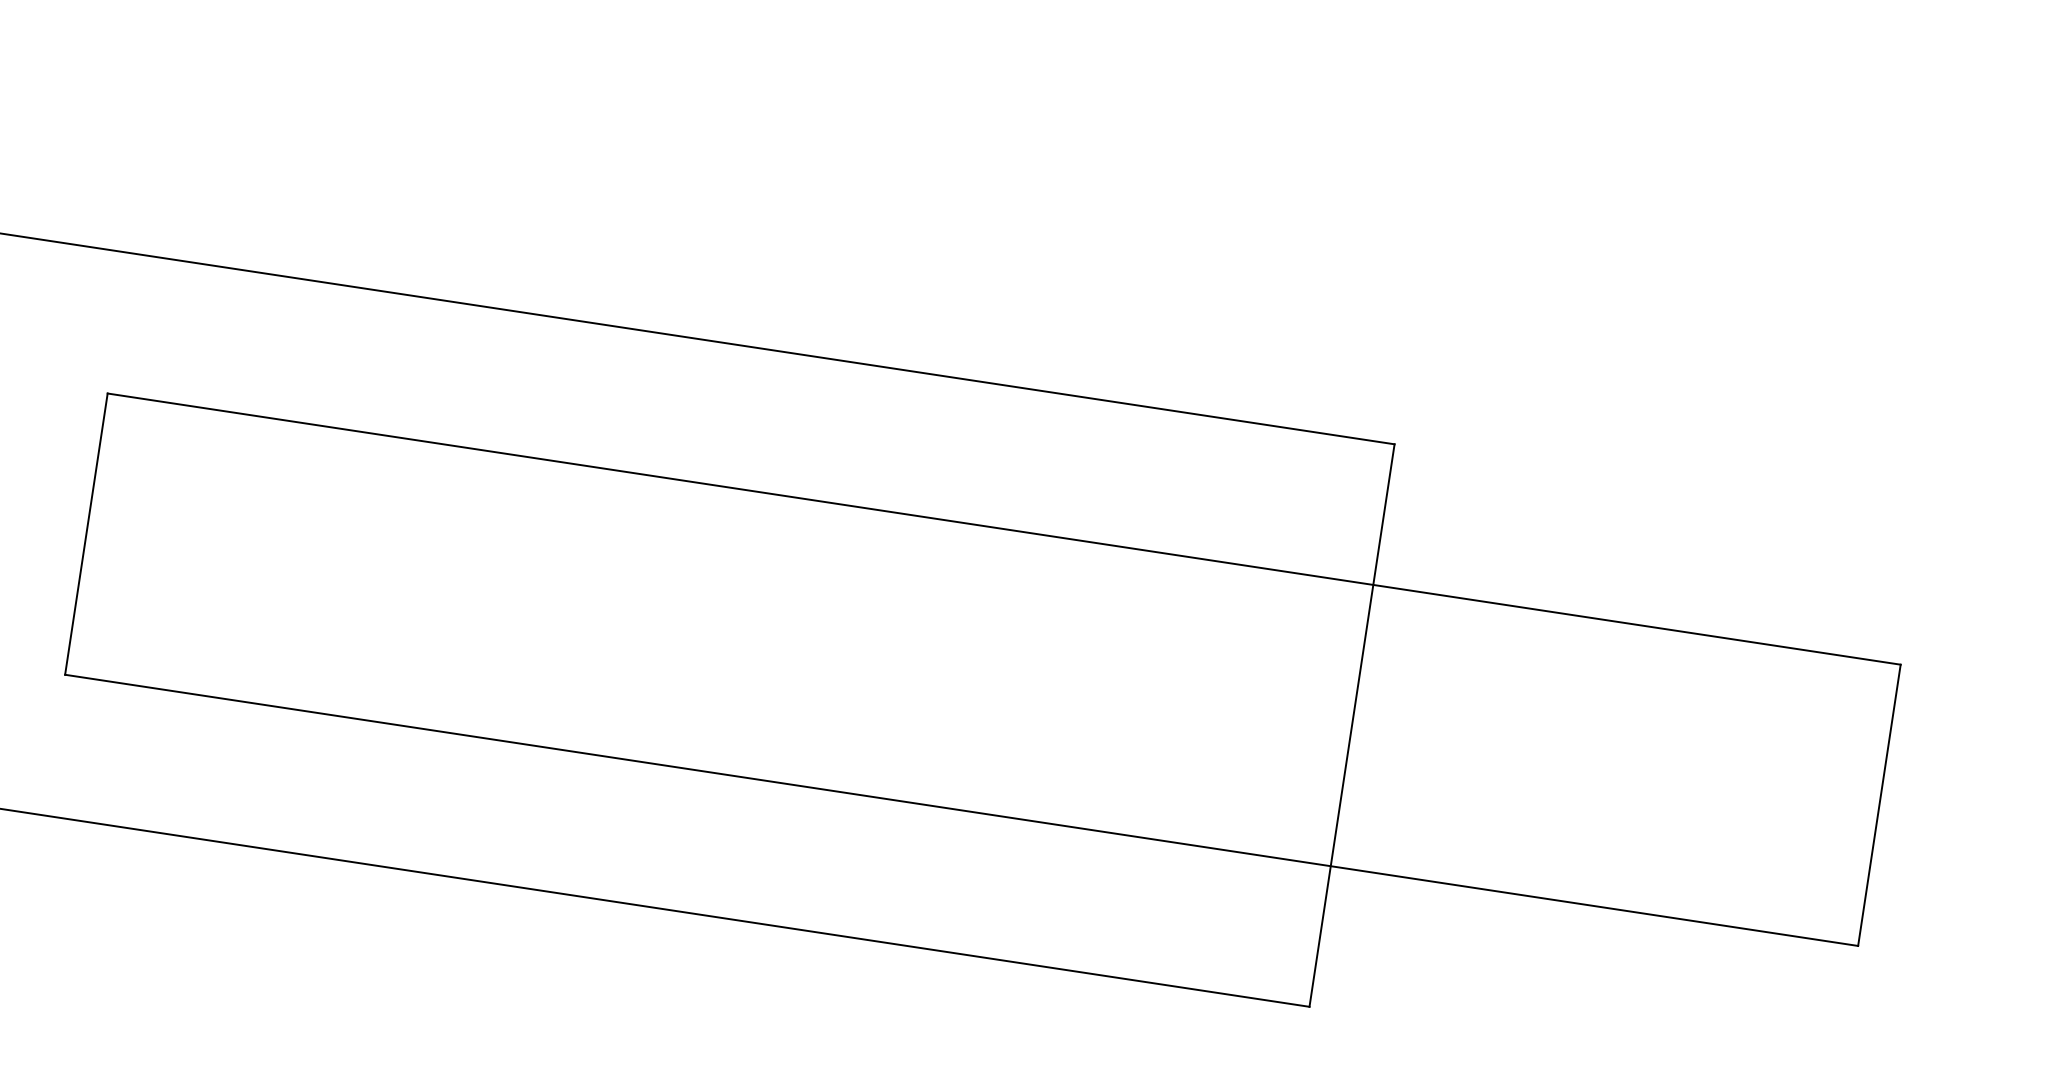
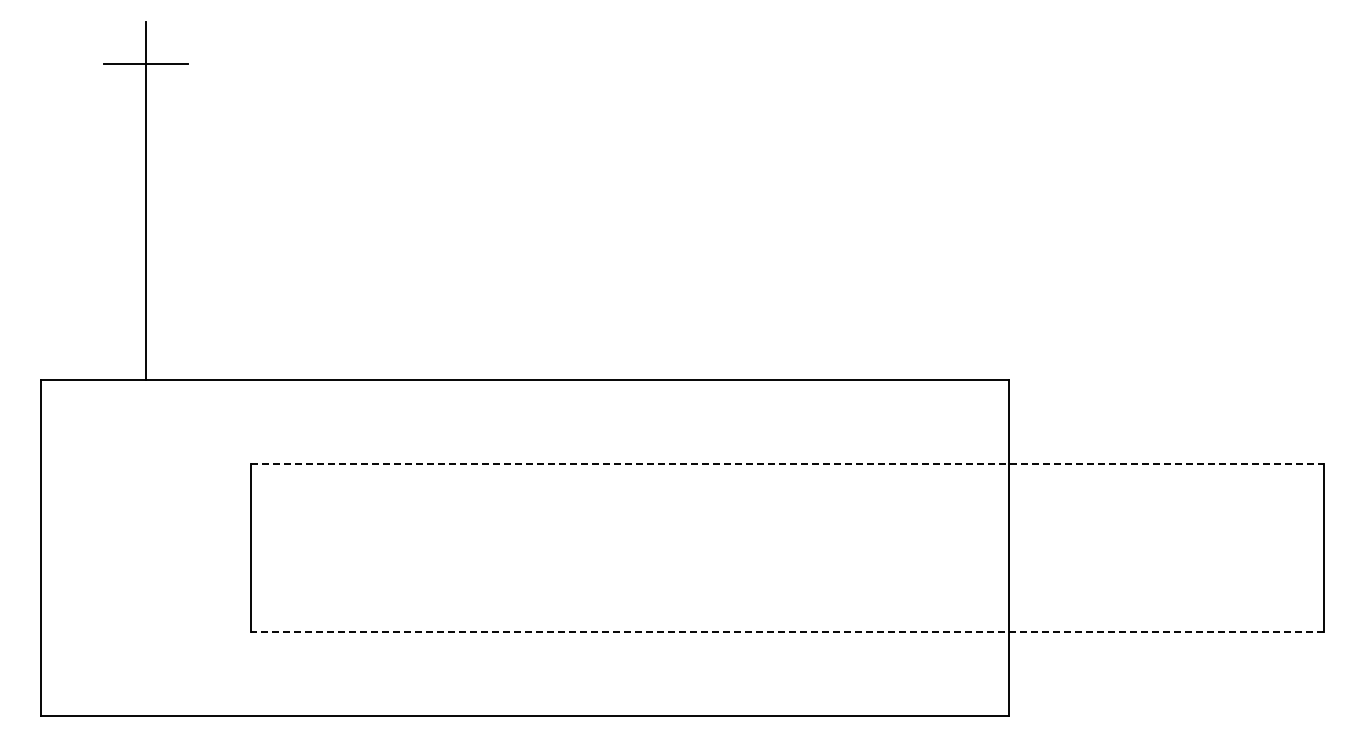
line: (1005, 529) -> (788, 463), solid -> dashed
line: (961, 809) -> (787, 631), solid -> dashed

